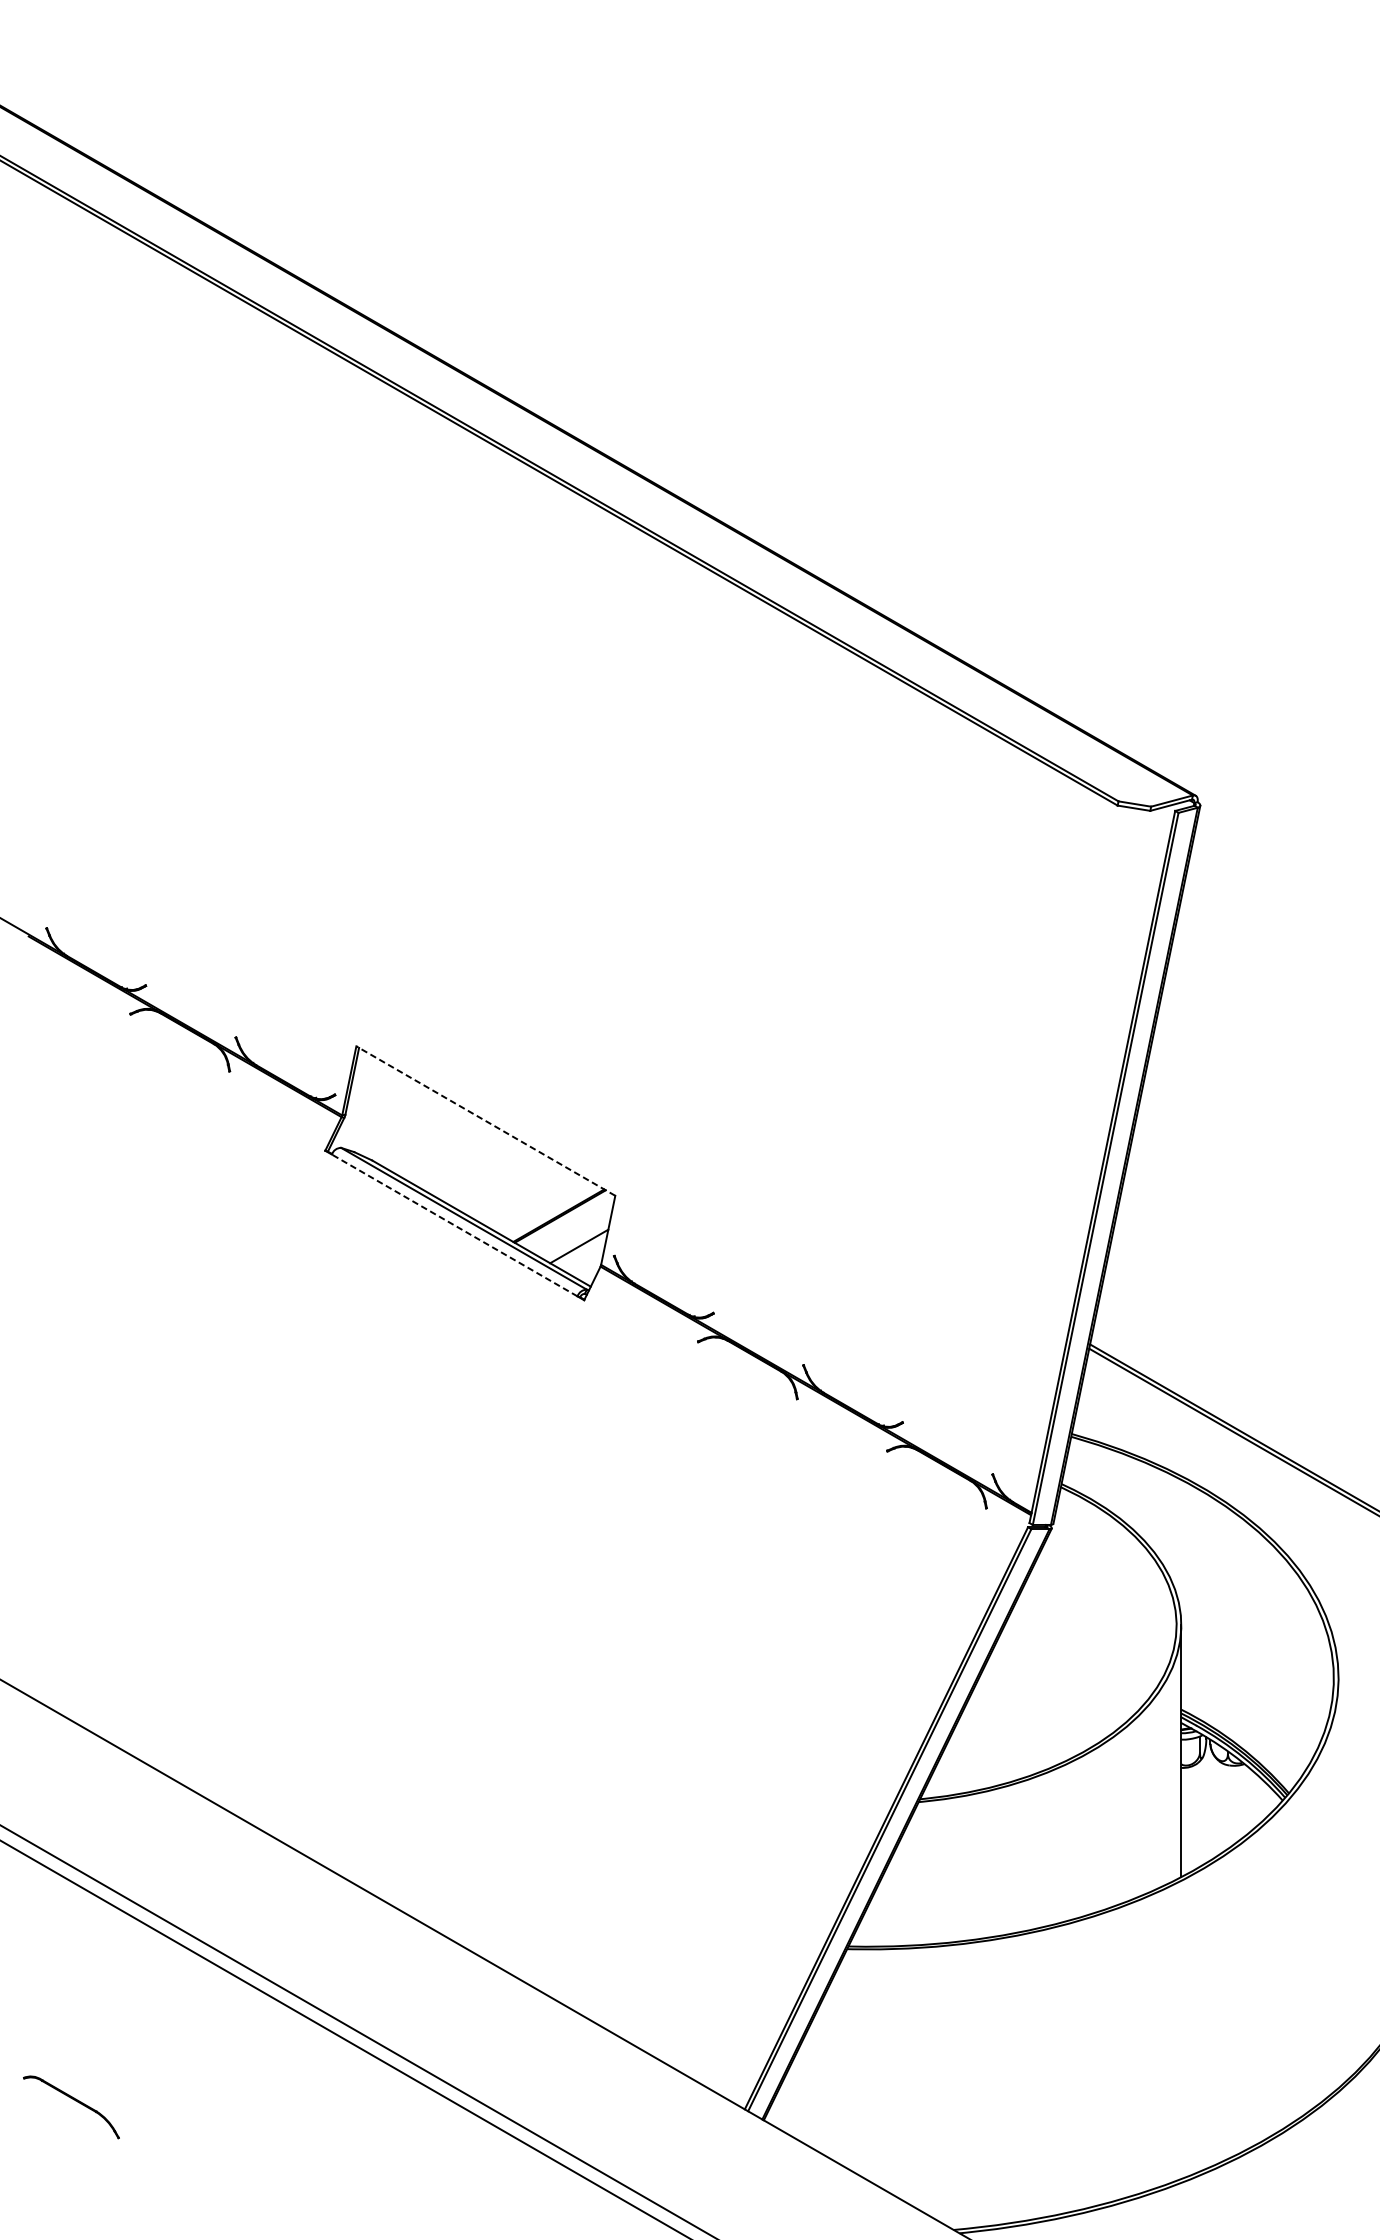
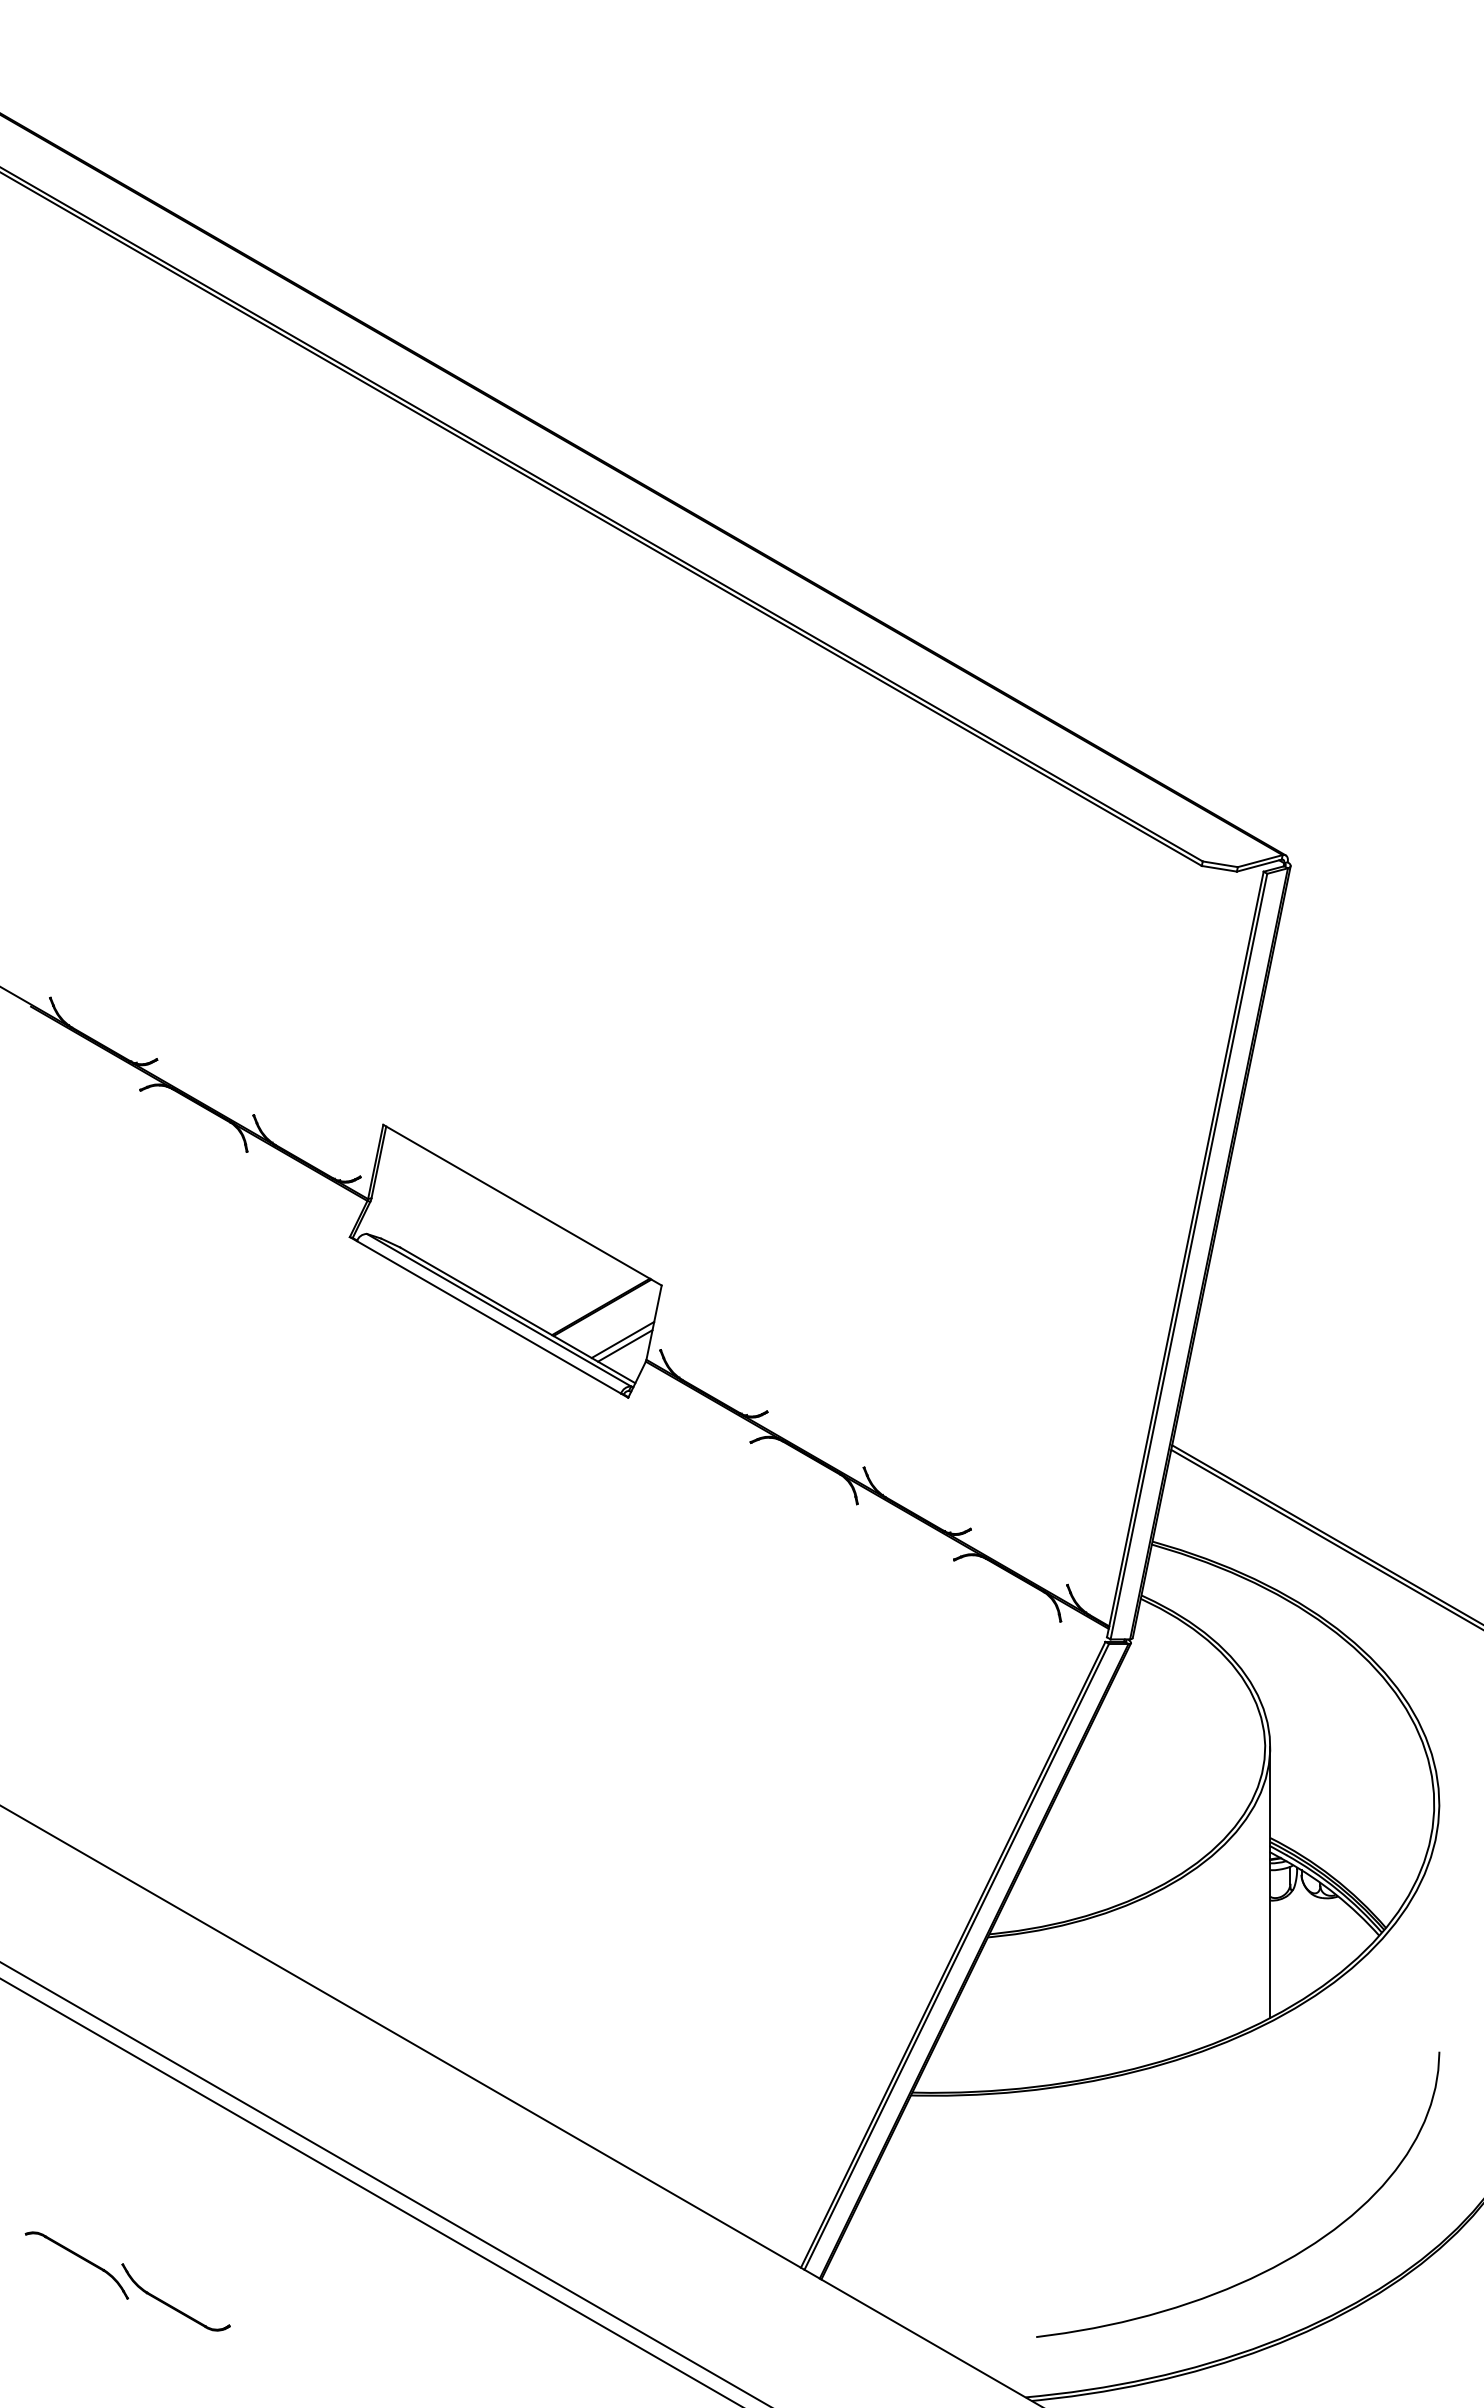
line: (485, 1121) -> (522, 1205), dashed -> solid
line: (454, 1225) -> (488, 1317), dashed -> solid
line: (581, 1251) -> (625, 1345), added
curve: (1187, 2106) -> (1276, 2264), added
part: (158, 2143) -> (170, 2304), added

